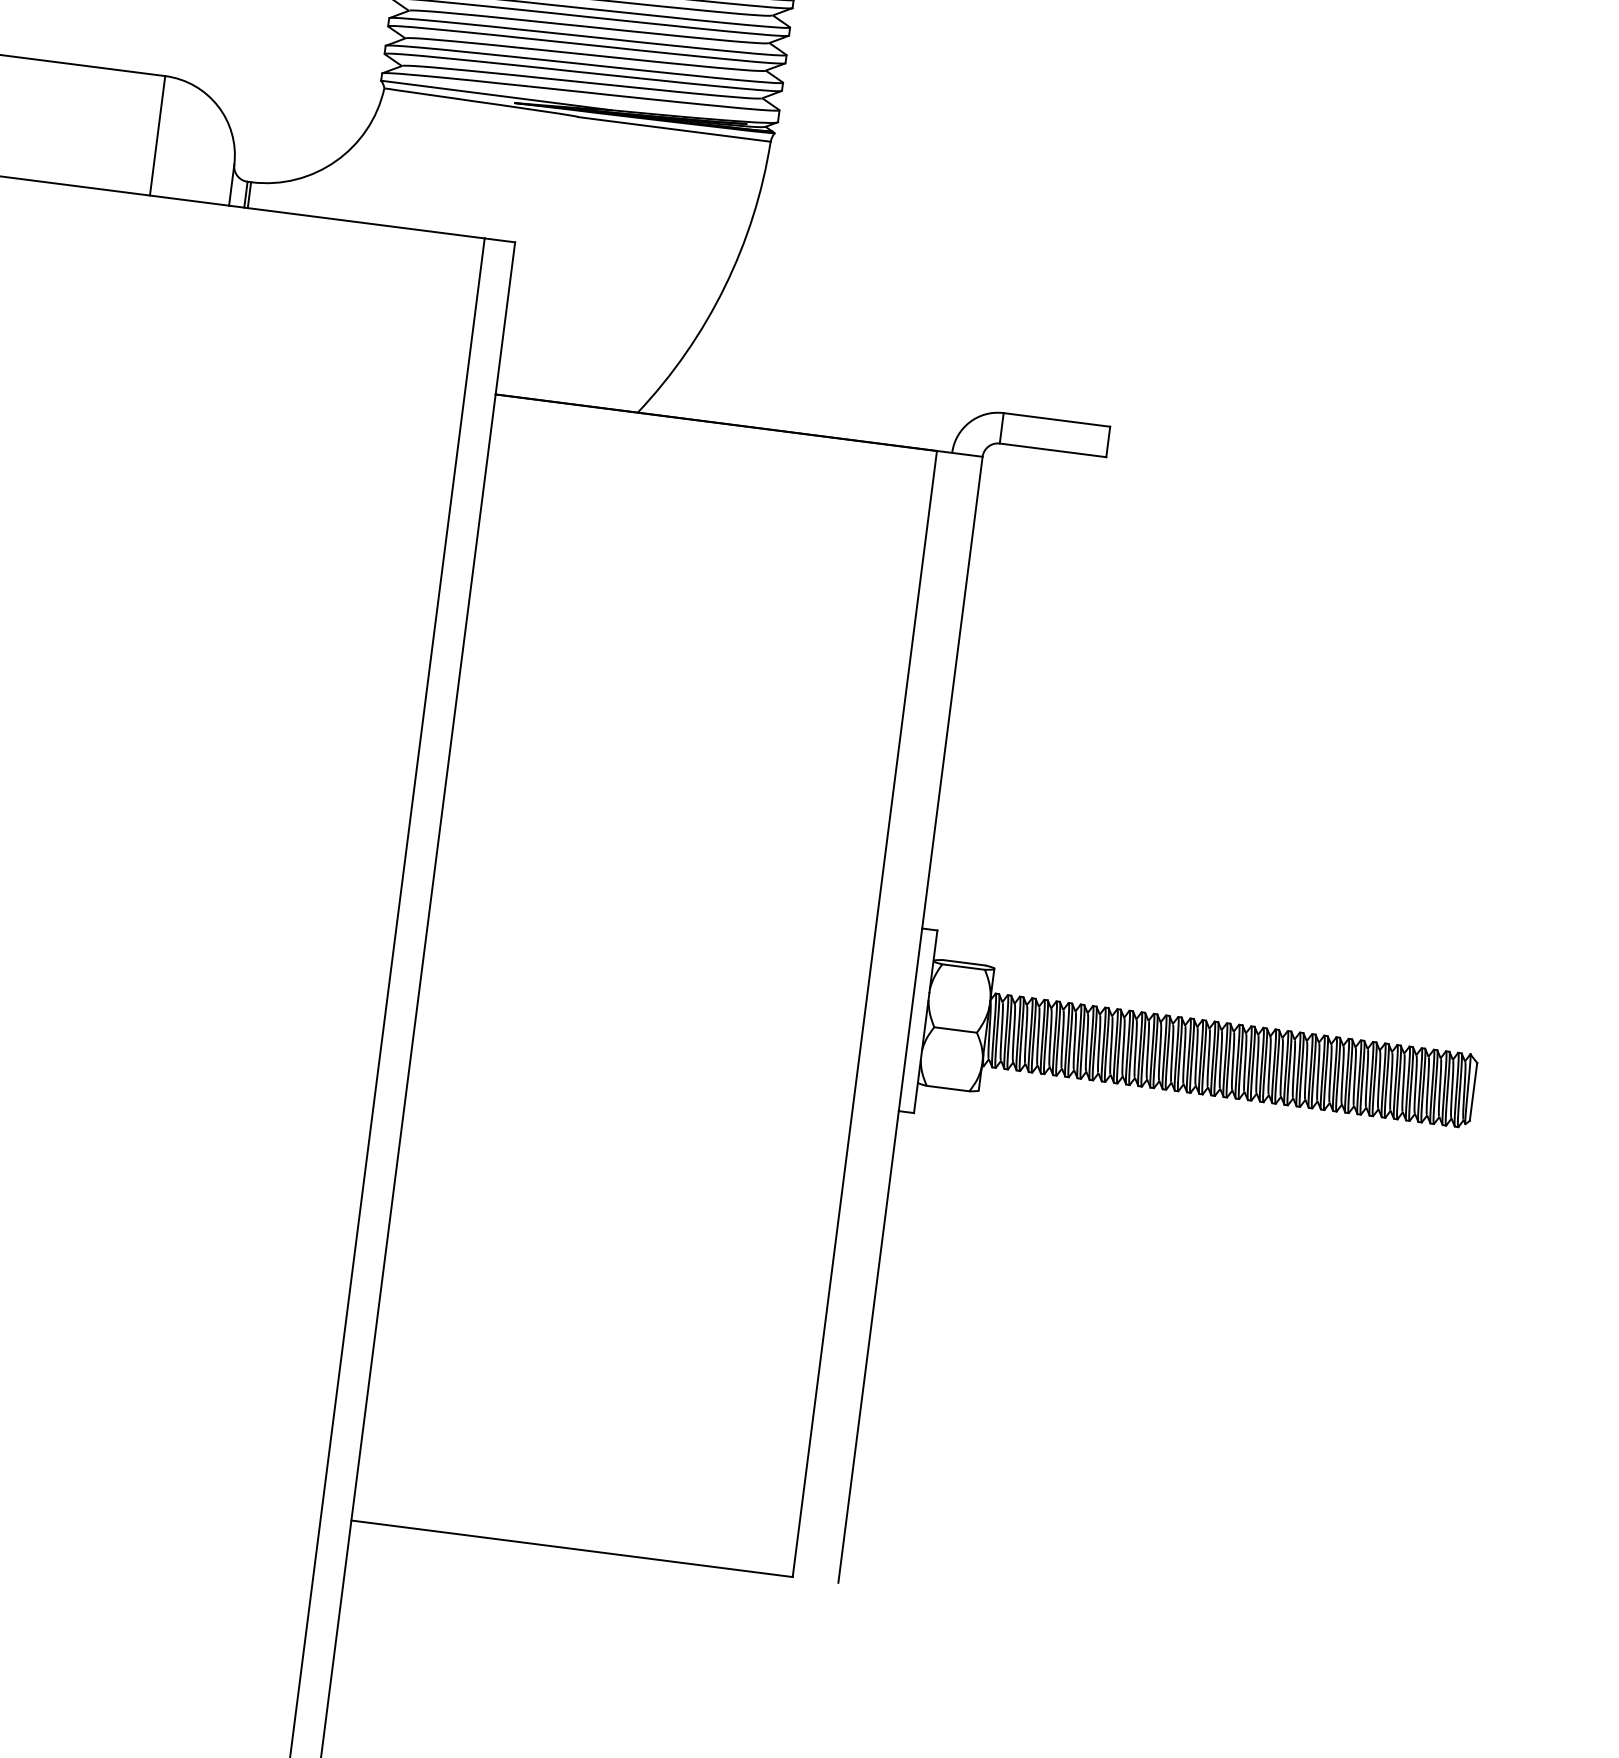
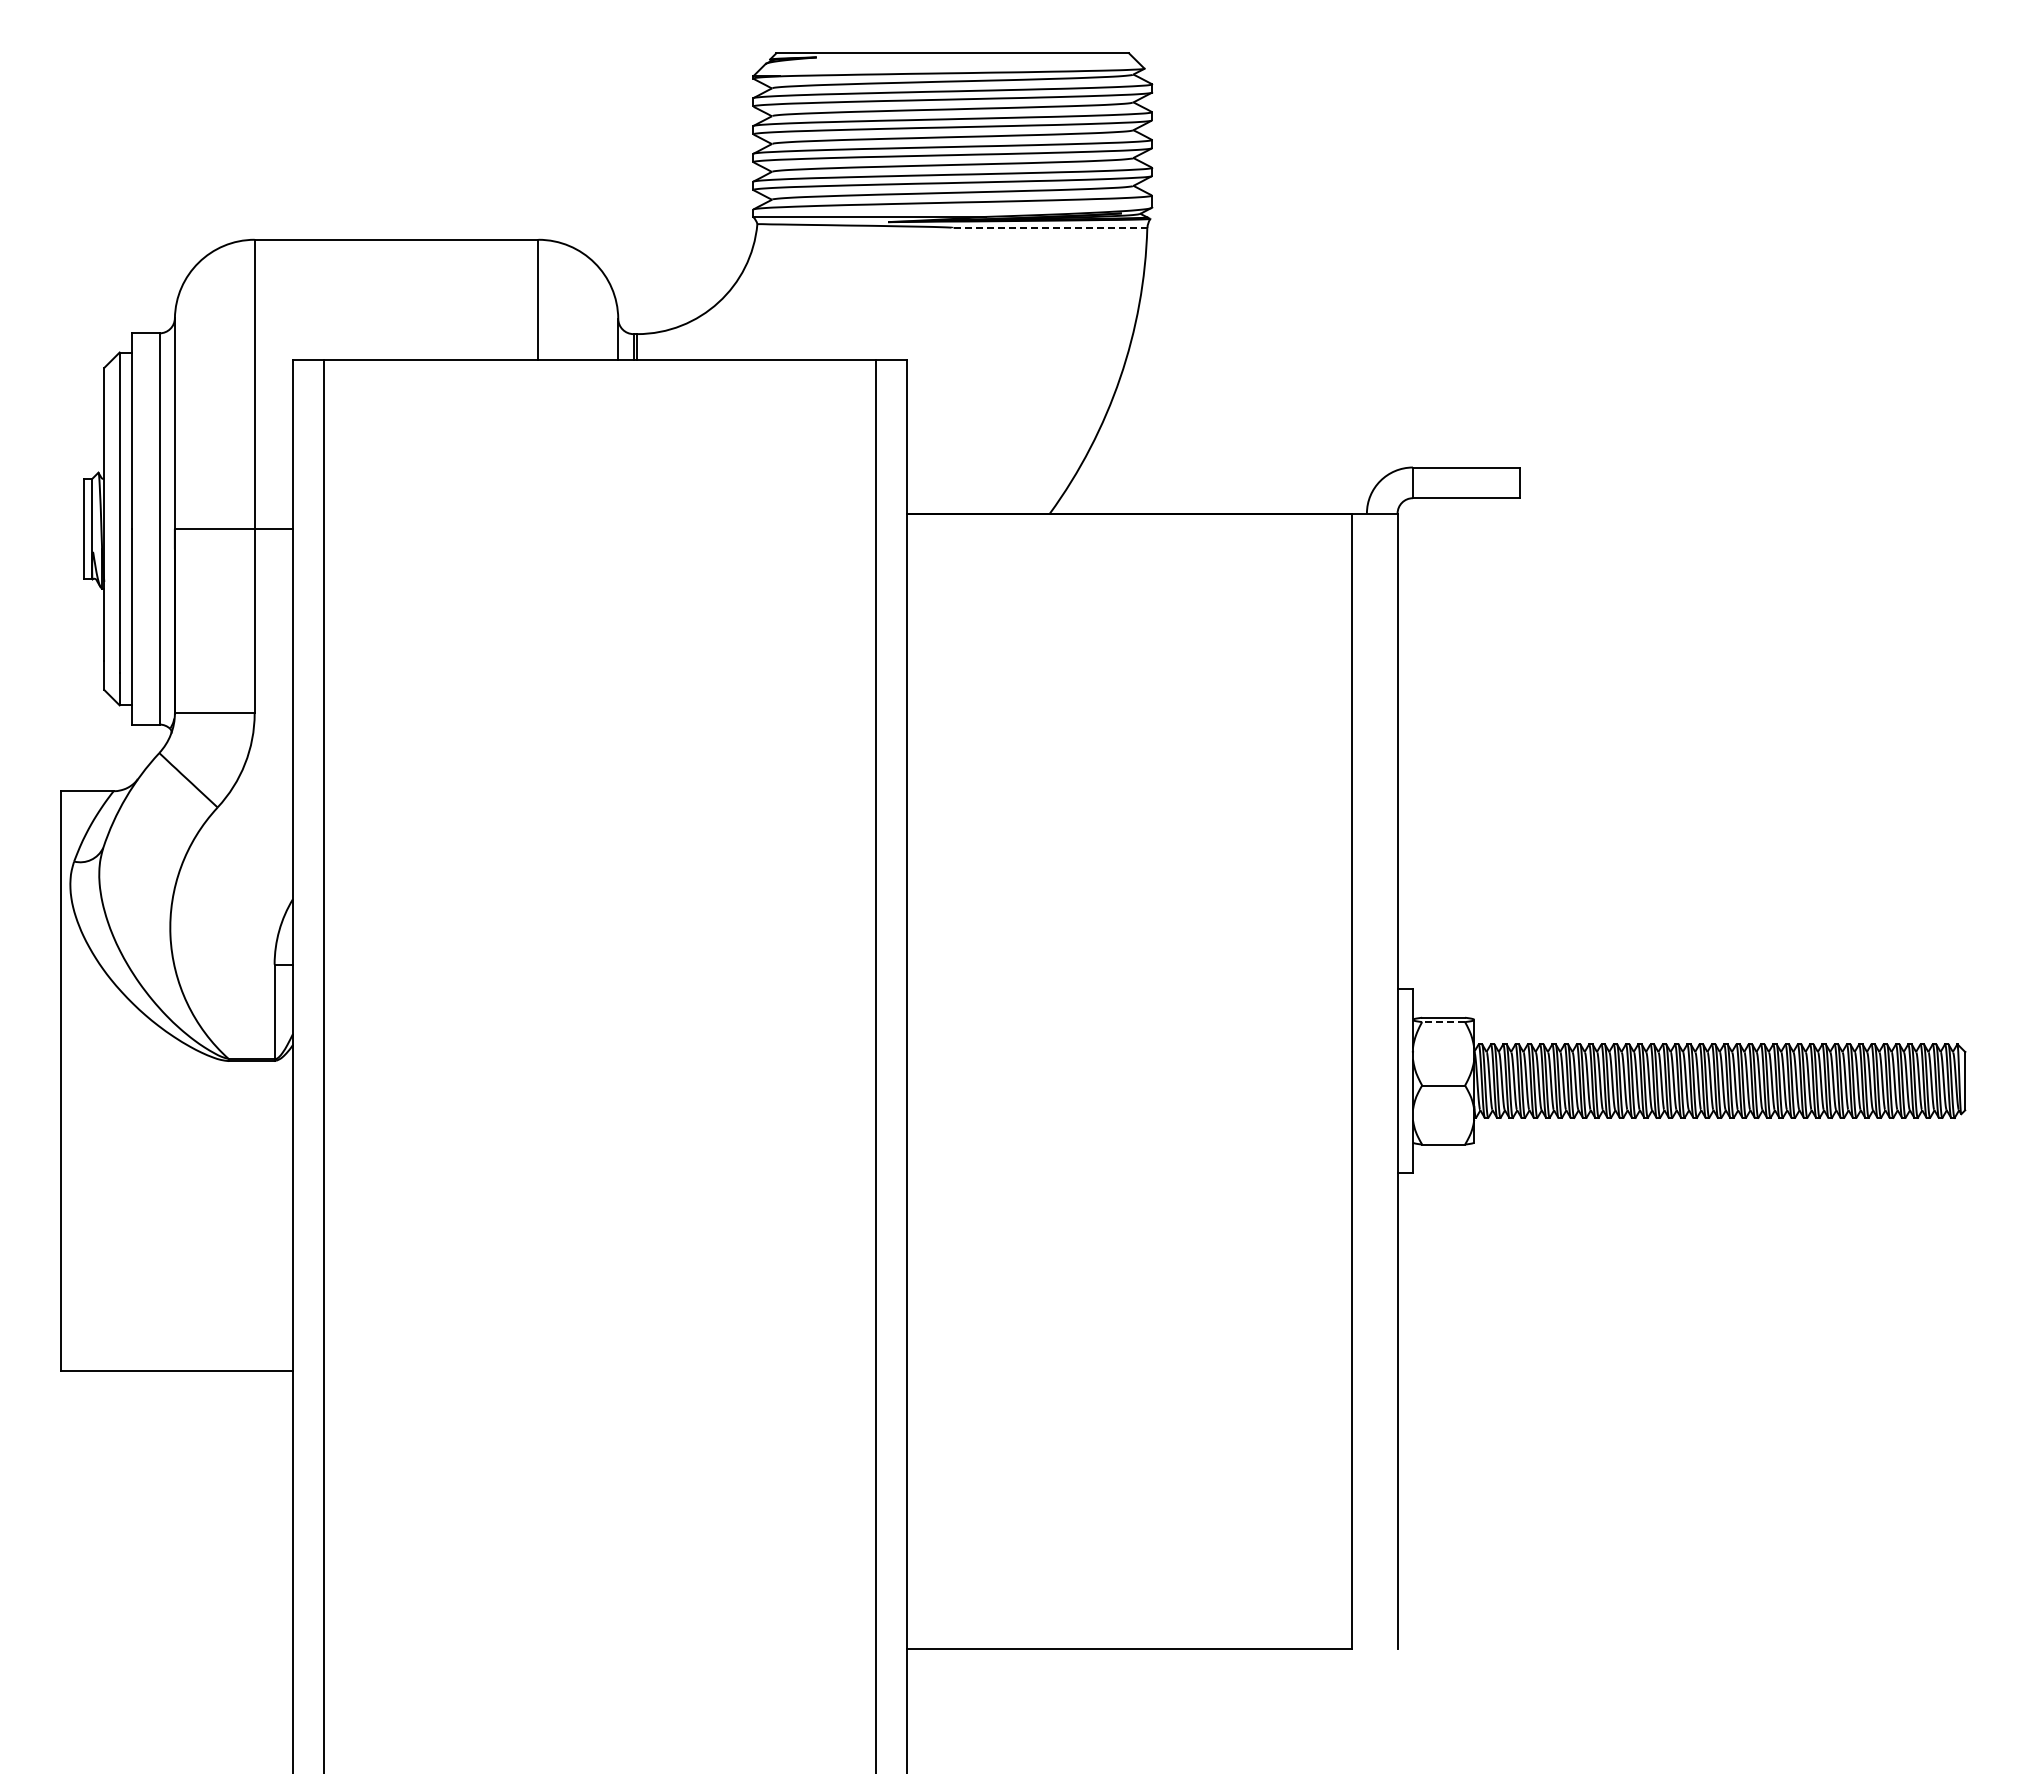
line: (673, 128) -> (1049, 227), solid -> dashed
line: (963, 967) -> (1443, 1022), solid -> dashed

